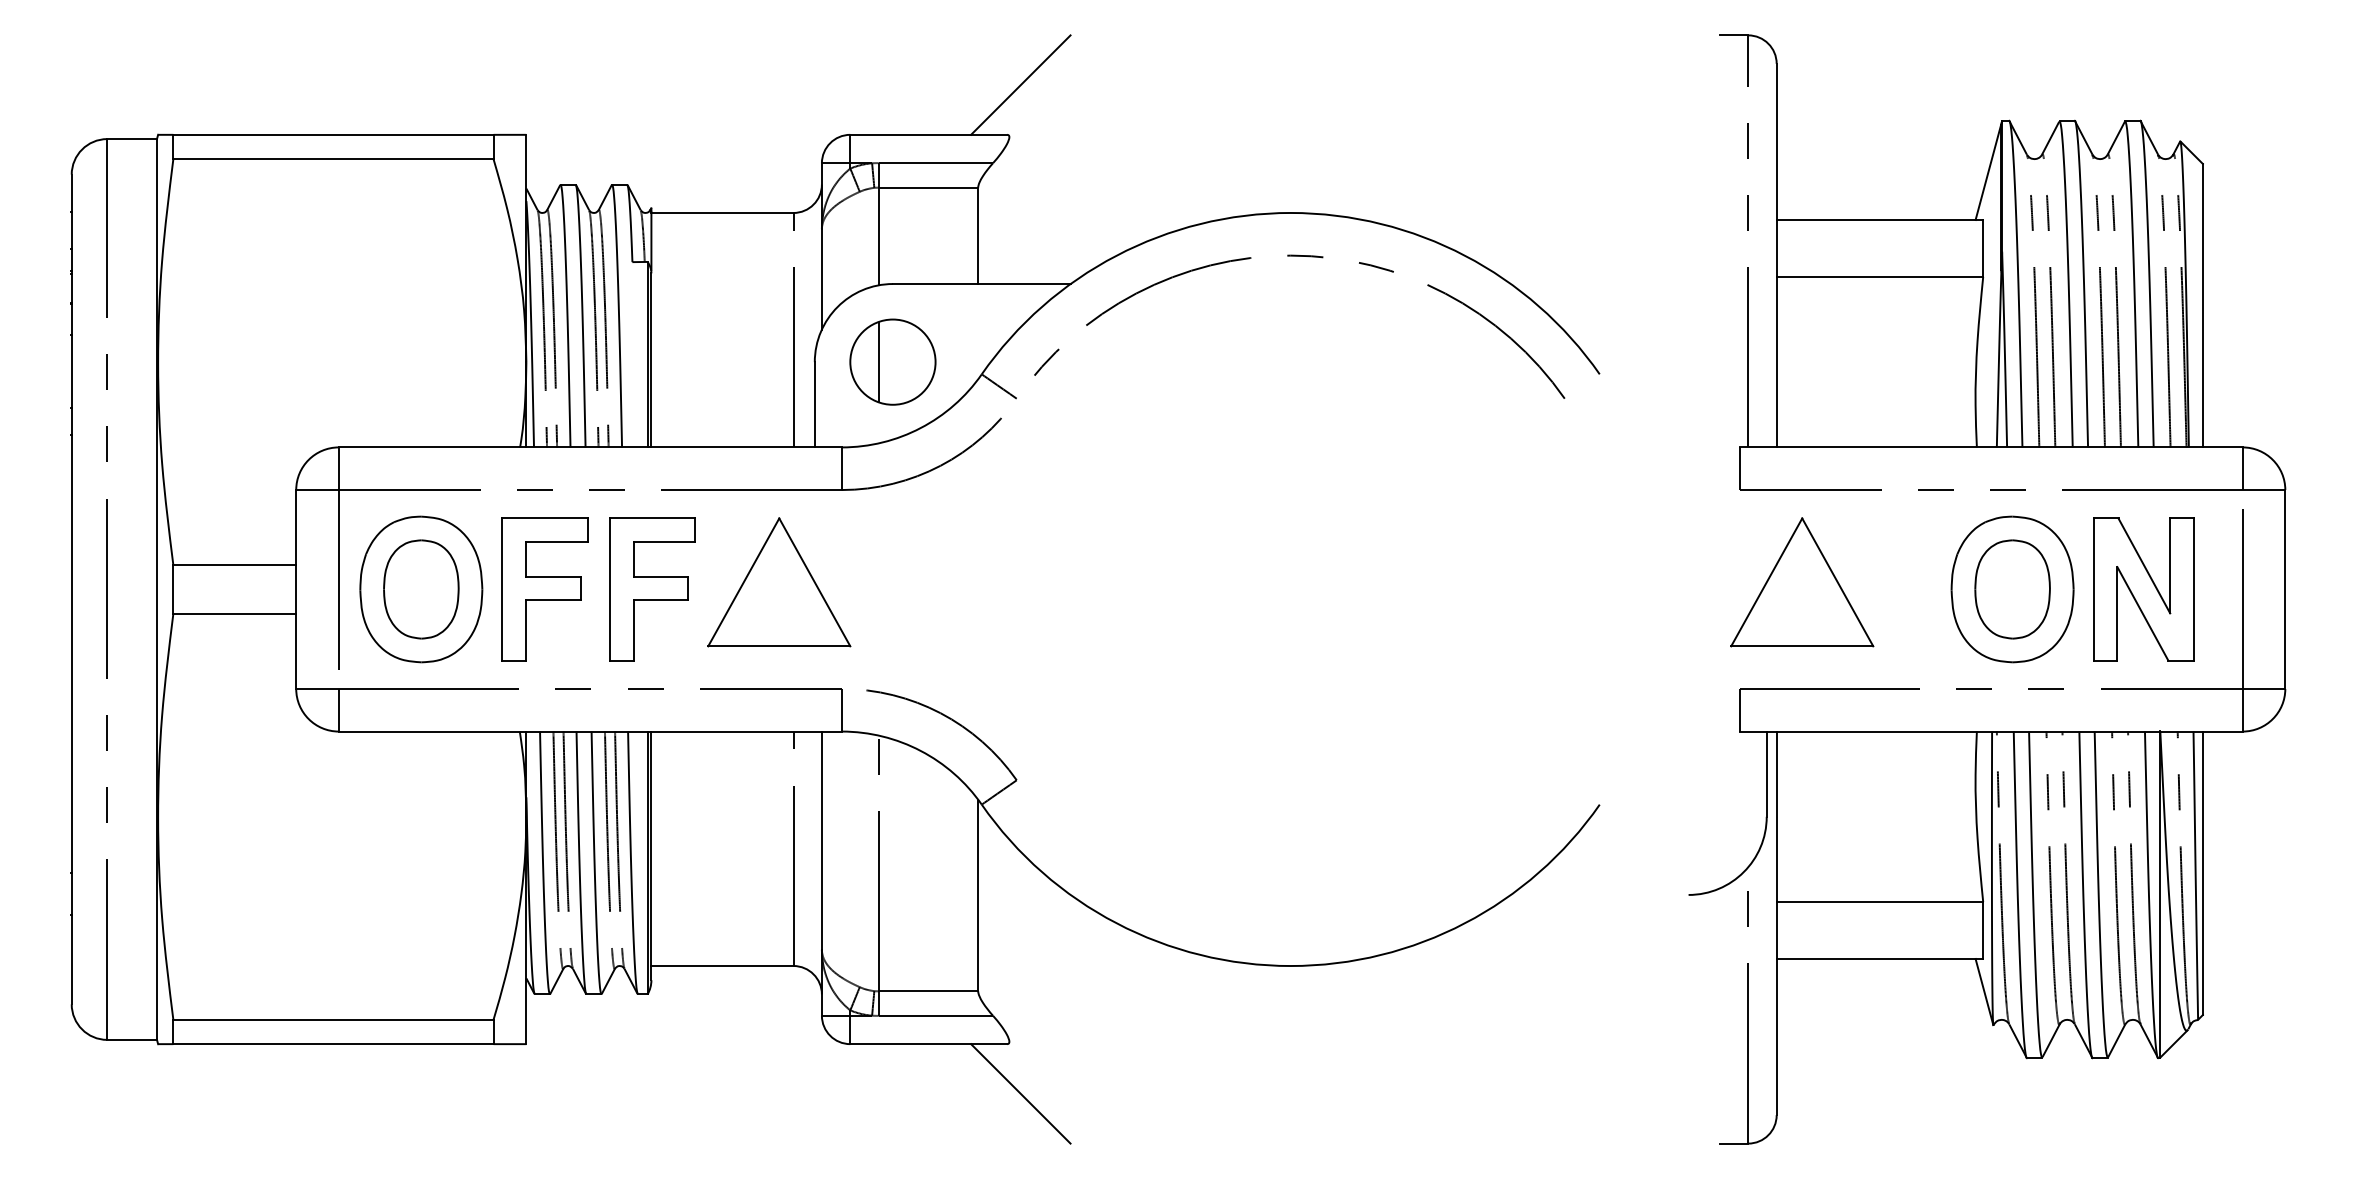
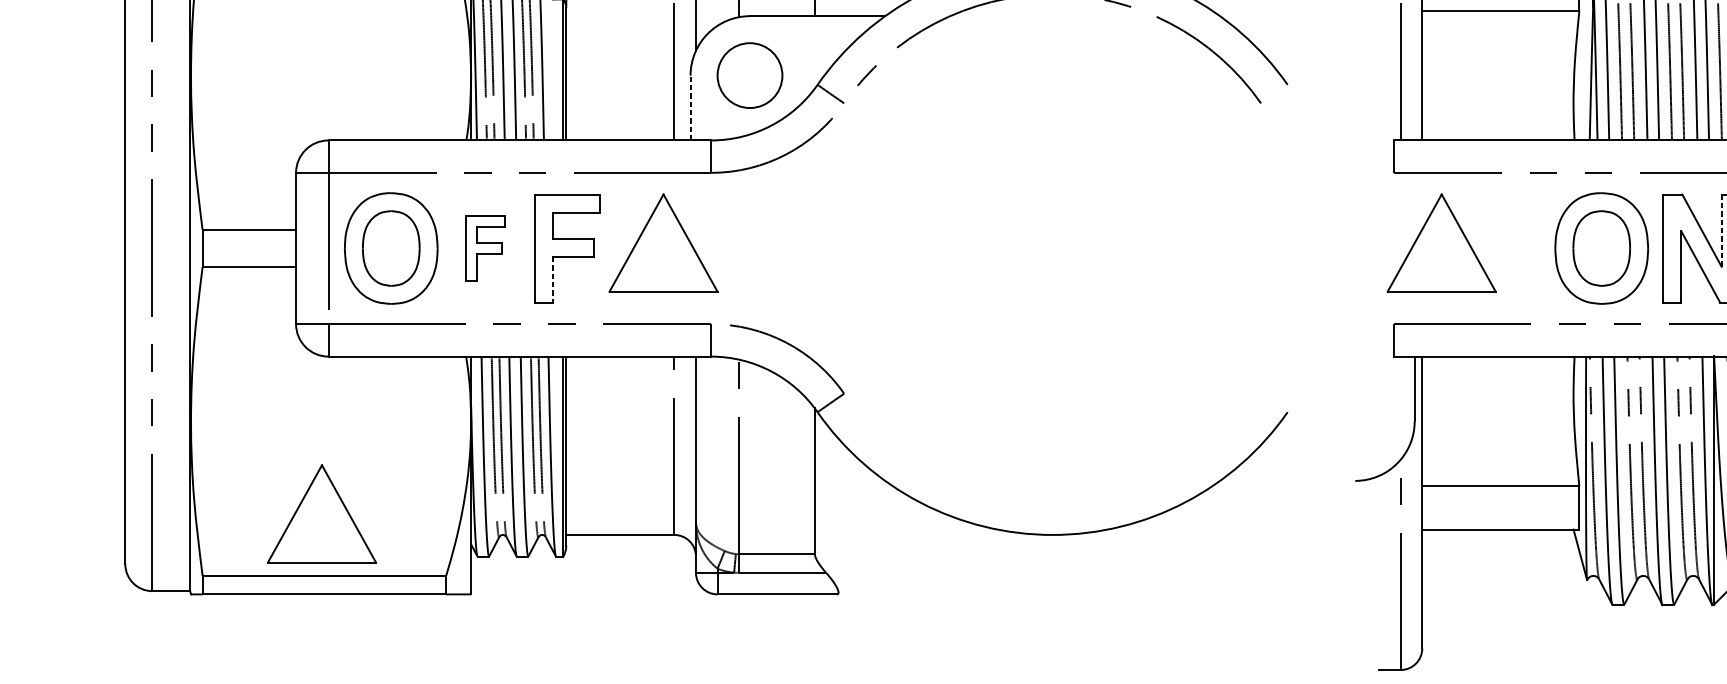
line: (878, 361) -> (739, 75), removed
line: (814, 404) -> (690, 107), solid -> dashed
line: (2170, 565) -> (1721, 230), solid -> dashed
part: (544, 589) -> (484, 248), size x0.6
line: (633, 630) -> (552, 279), solid -> dashed
part: (330, 938) -> (322, 514), added
line: (1020, 1093) -> (847, 631), removed

